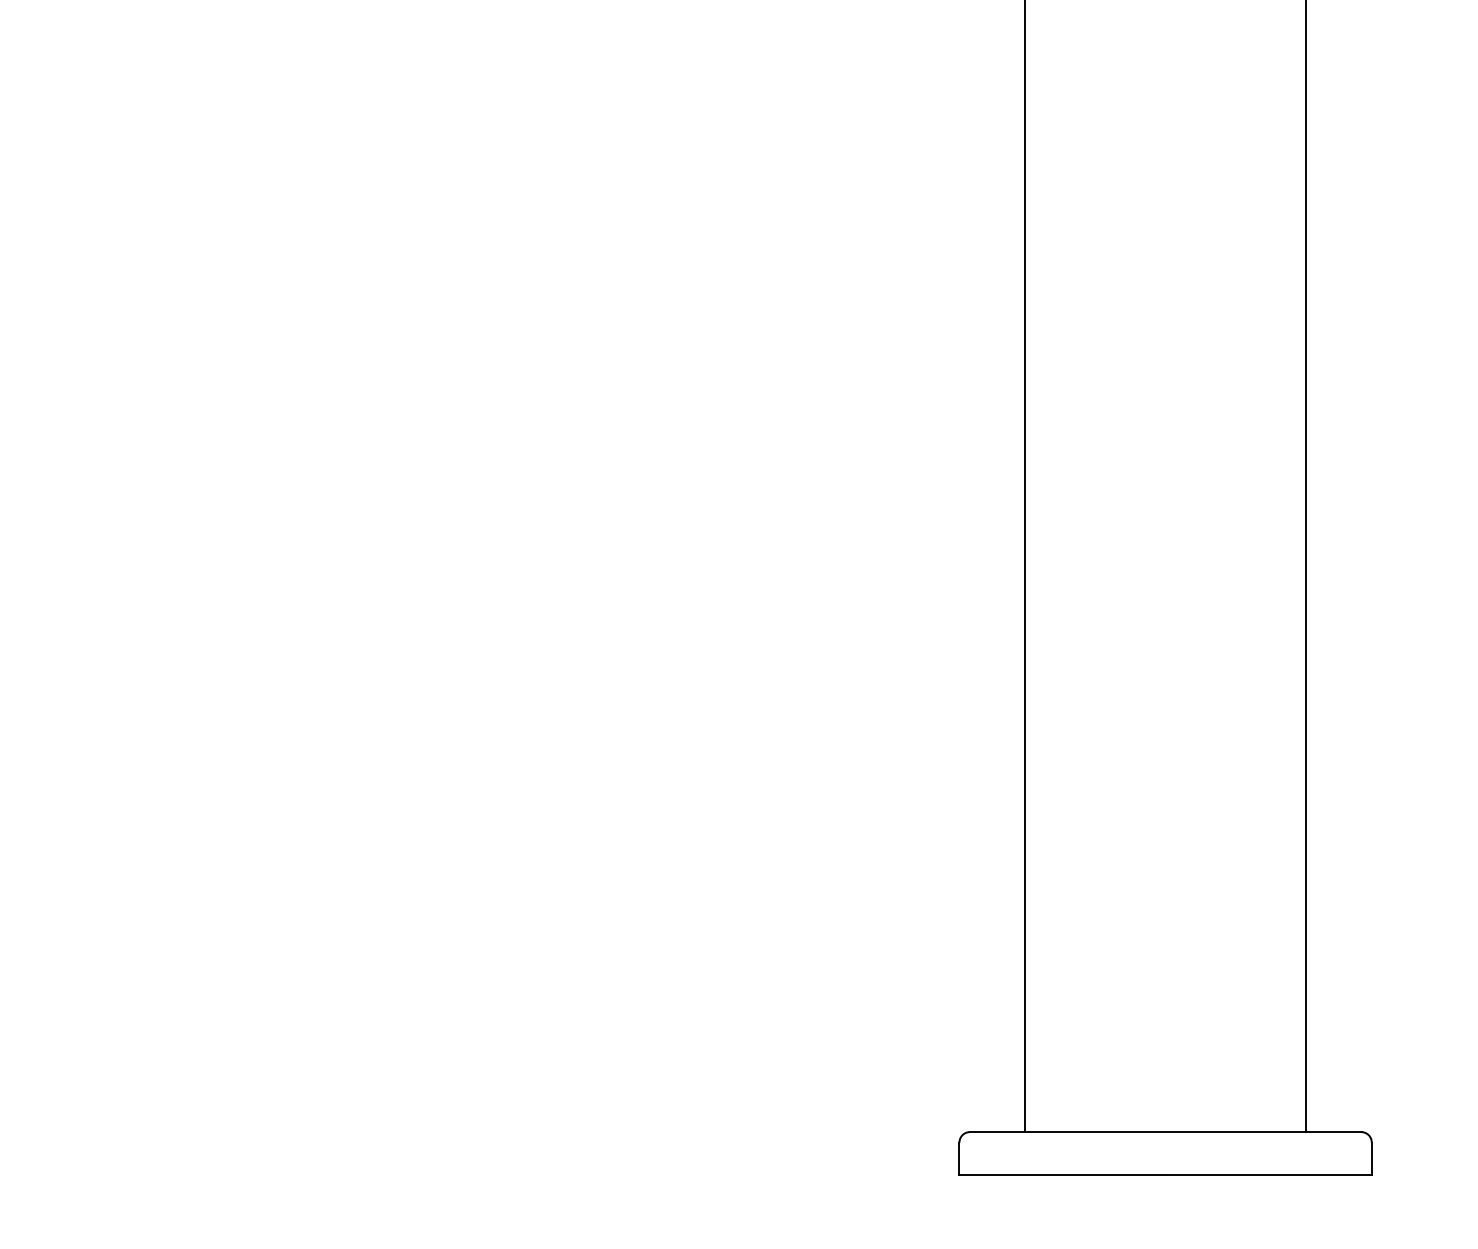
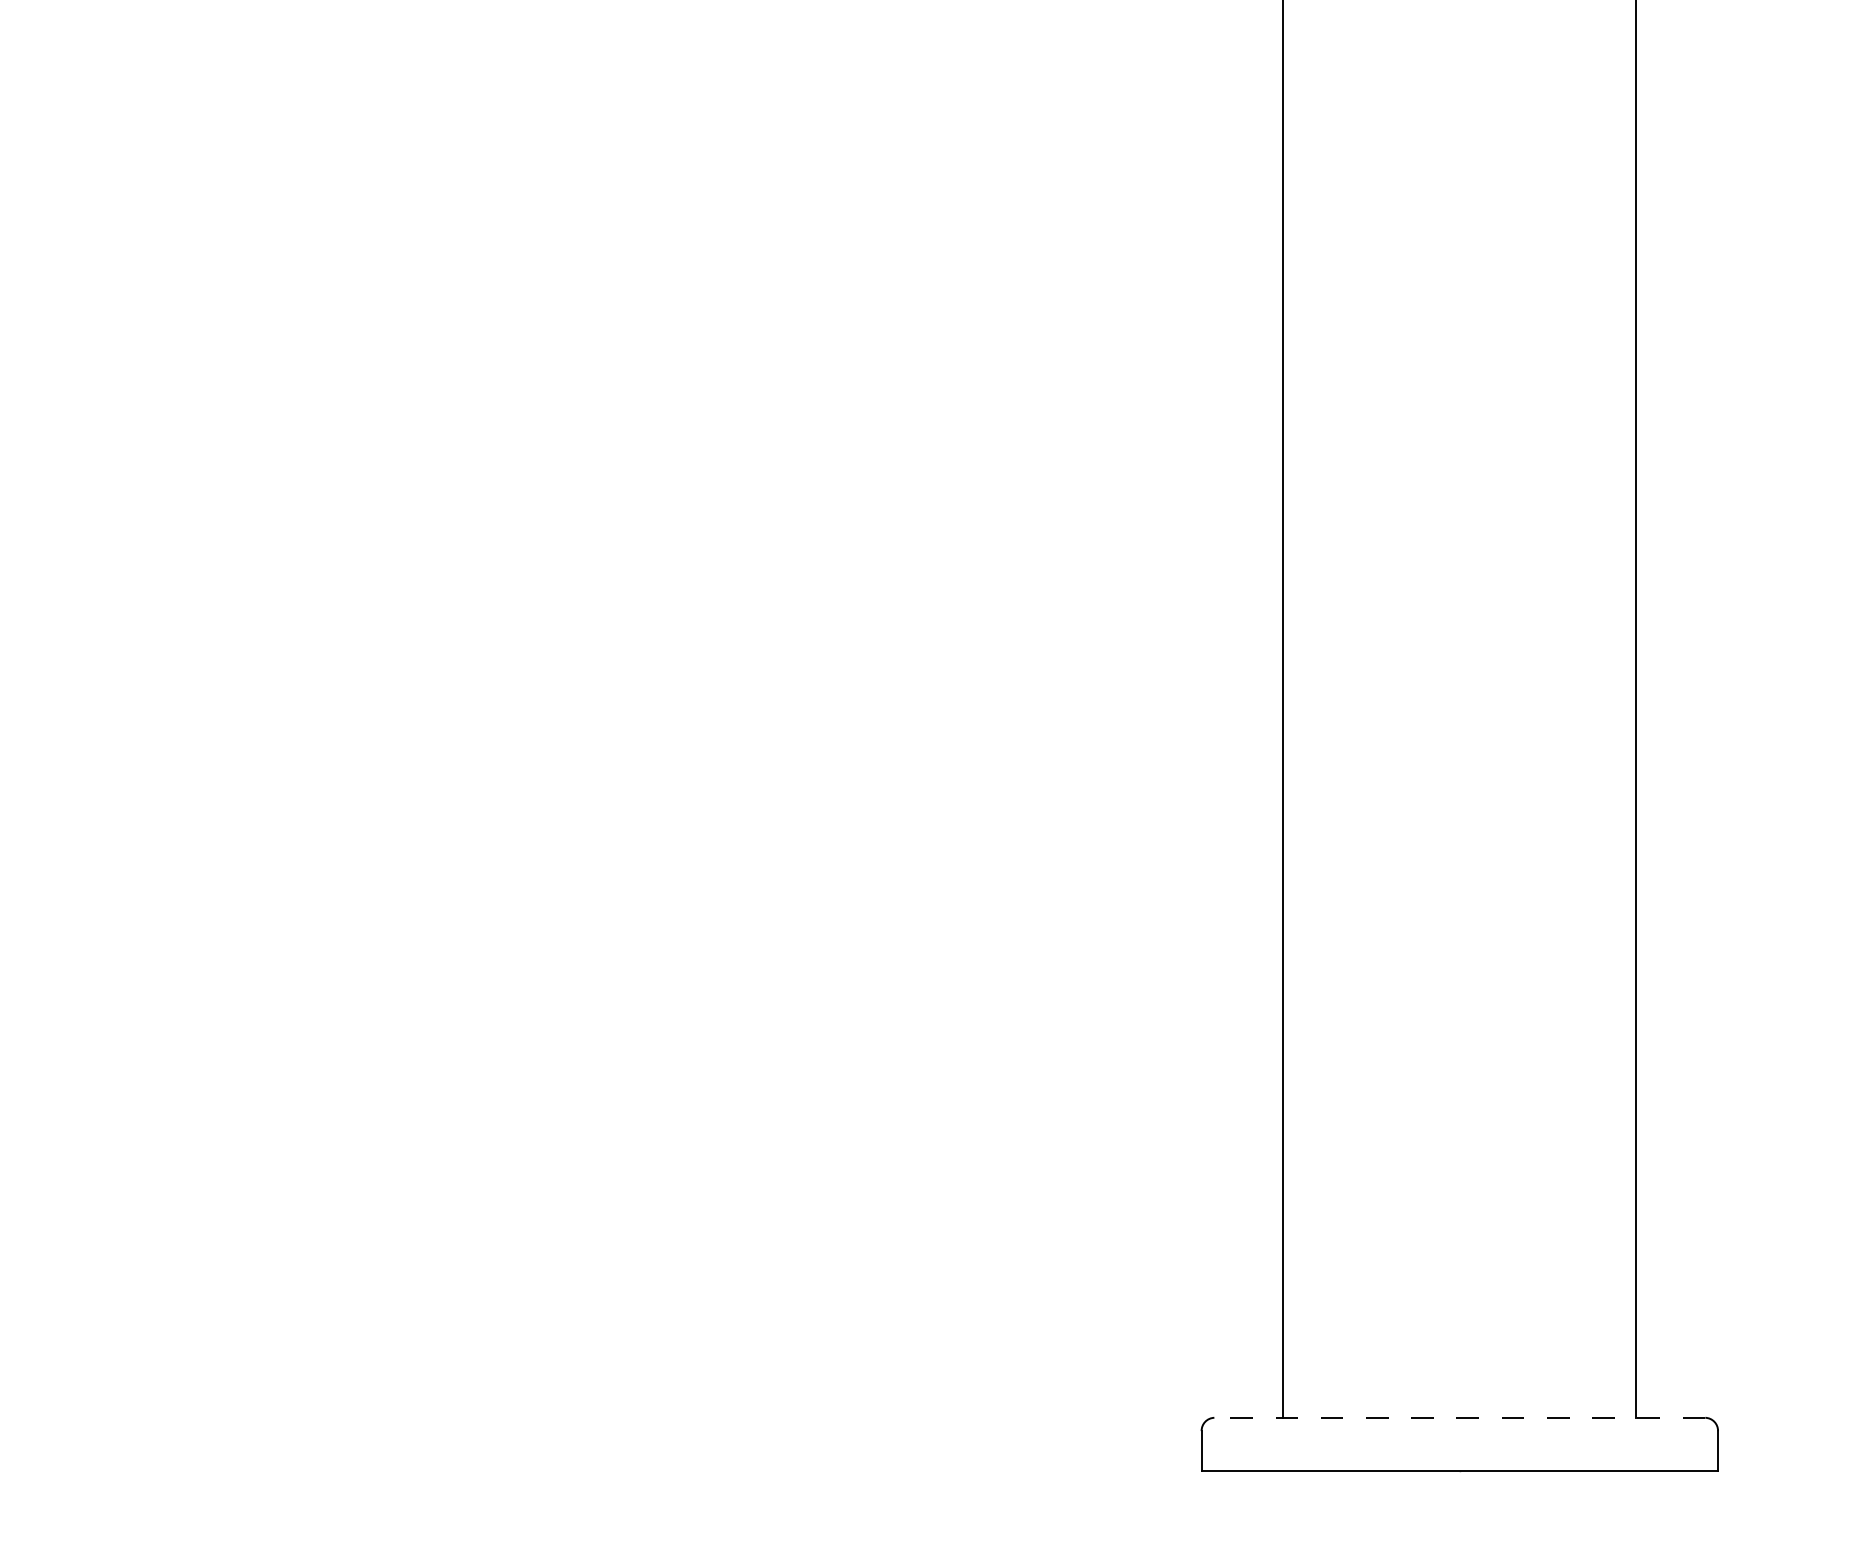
line: (1165, 1132) -> (1459, 1418), solid -> dashed

